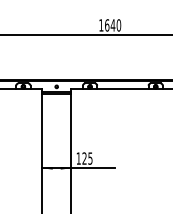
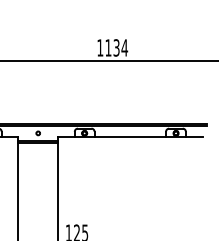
text: (113, 25) -> (117, 48), 1640 -> 1134

